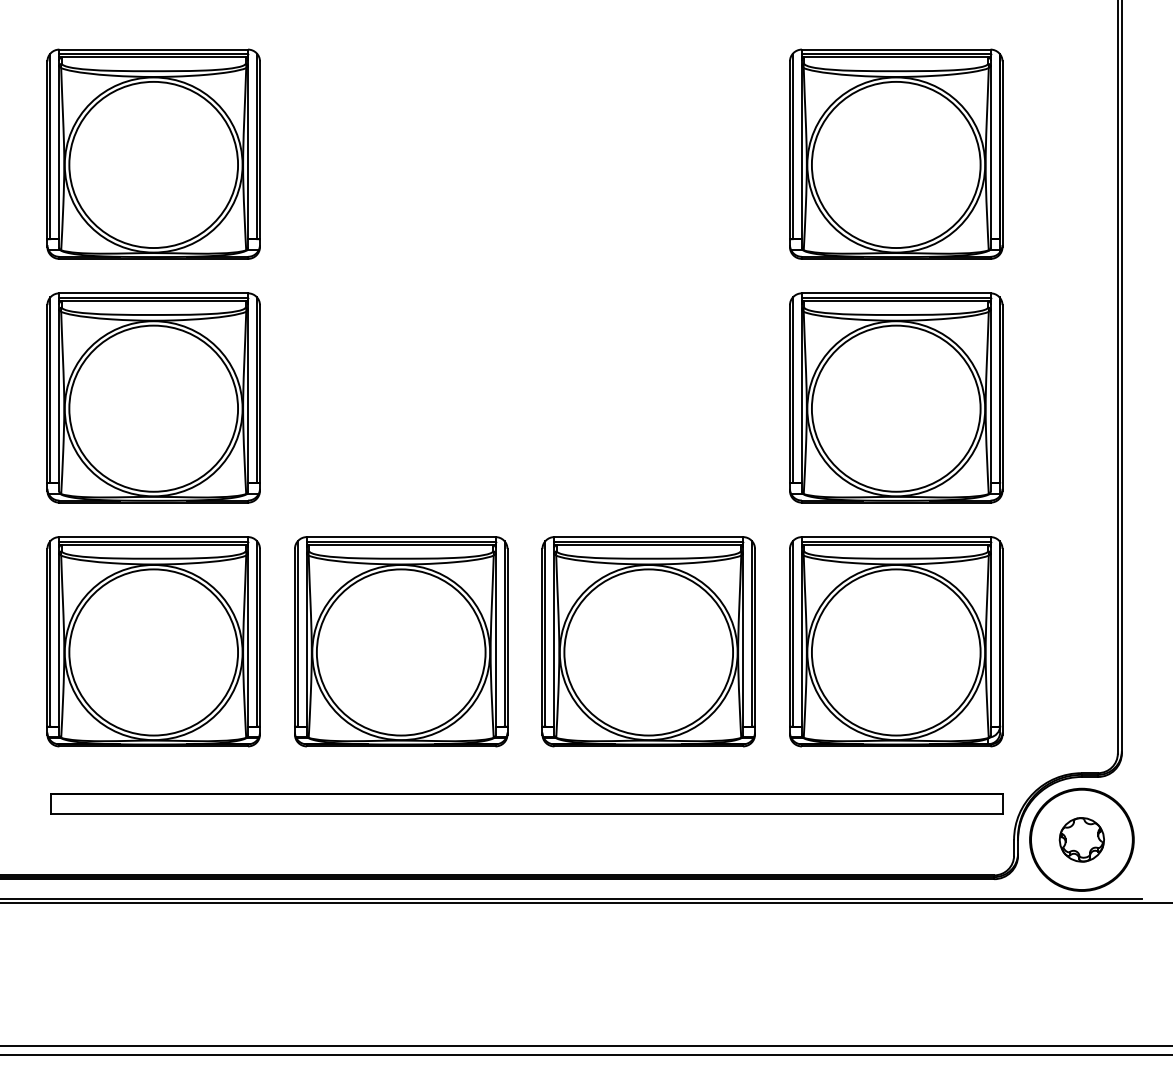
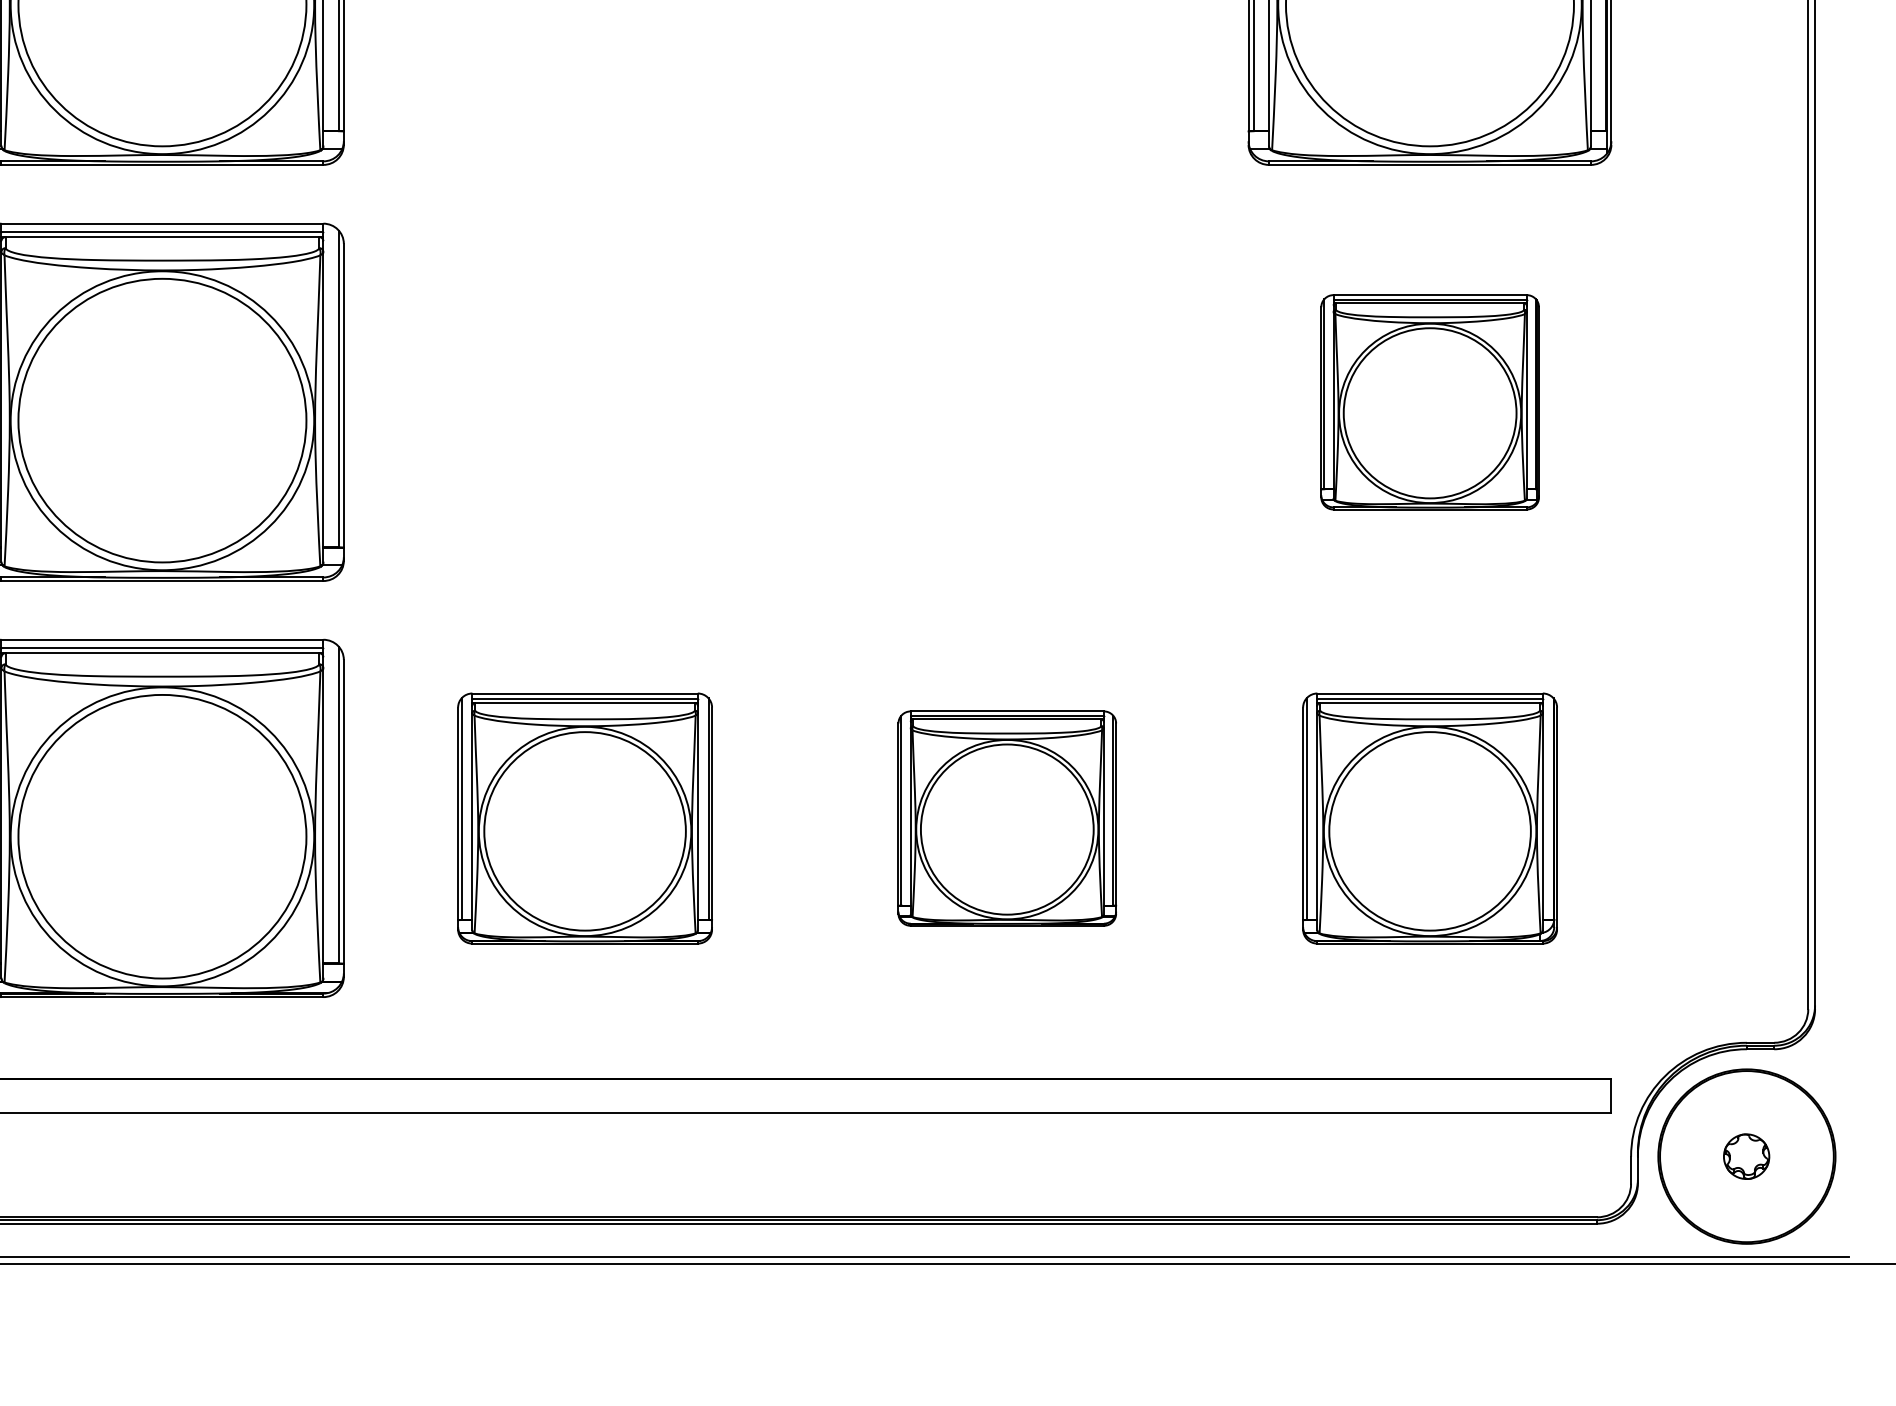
part: (896, 397) -> (1430, 401), size x0.6
part: (401, 641) -> (585, 818), size x0.7
part: (648, 641) -> (1007, 818), size x0.6
part: (896, 641) -> (1430, 818), size x0.7
part: (1081, 839) -> (1746, 1155), size x0.6

